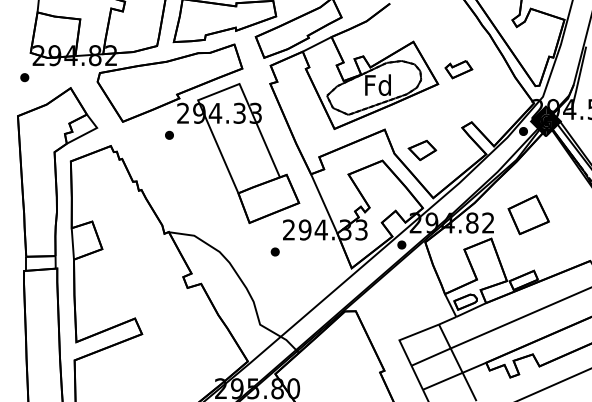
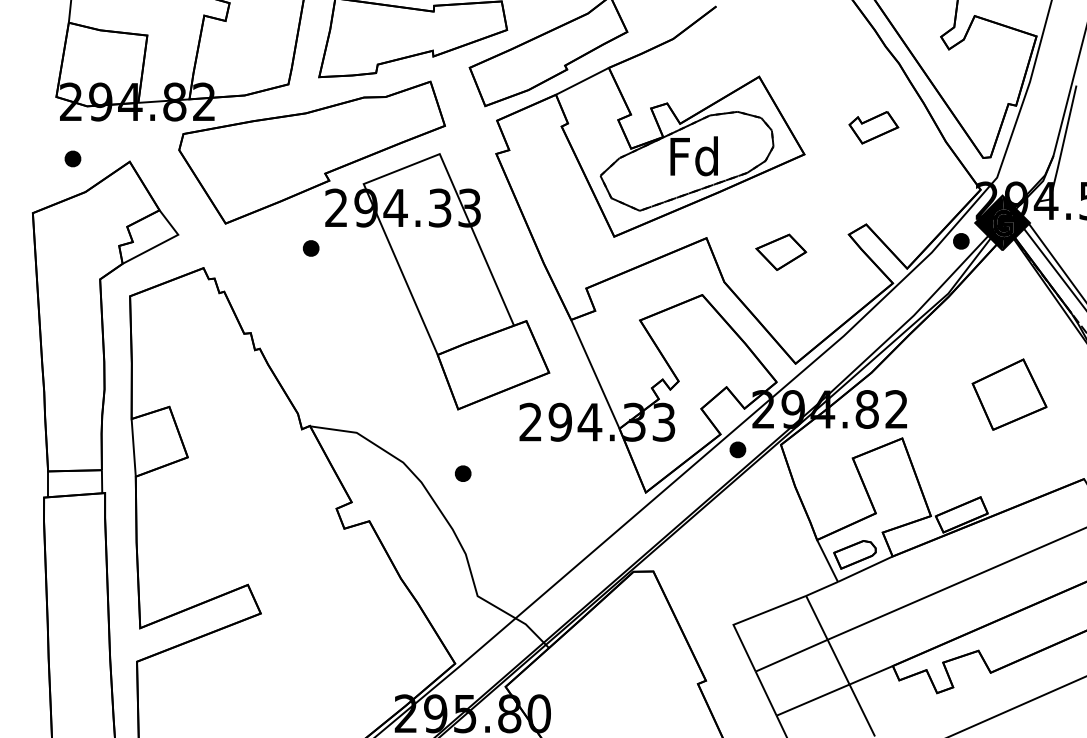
part: (458, 69) -> (873, 127), moved
part: (24, 77) -> (72, 158), moved
part: (422, 150) -> (781, 252), moved
part: (528, 214) -> (1009, 393), moved
part: (274, 251) -> (461, 472), moved

